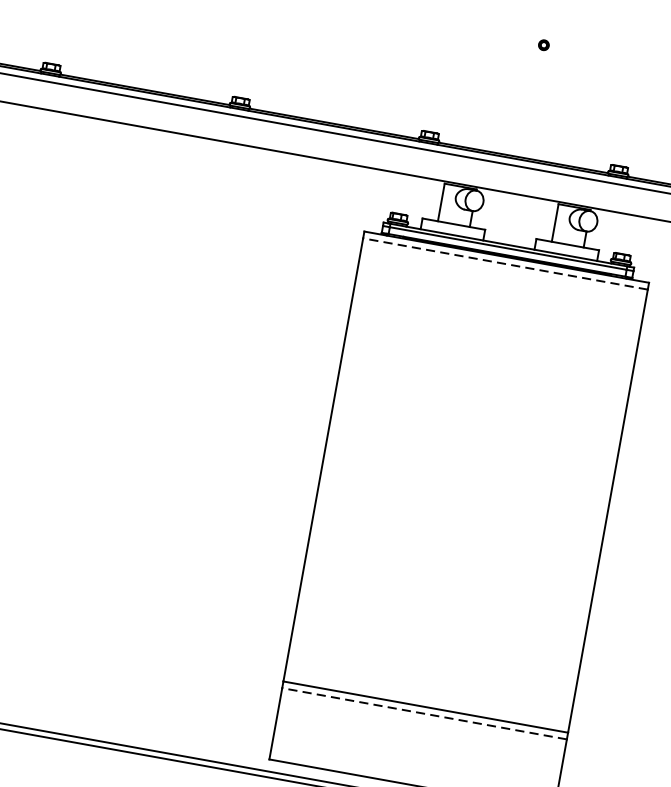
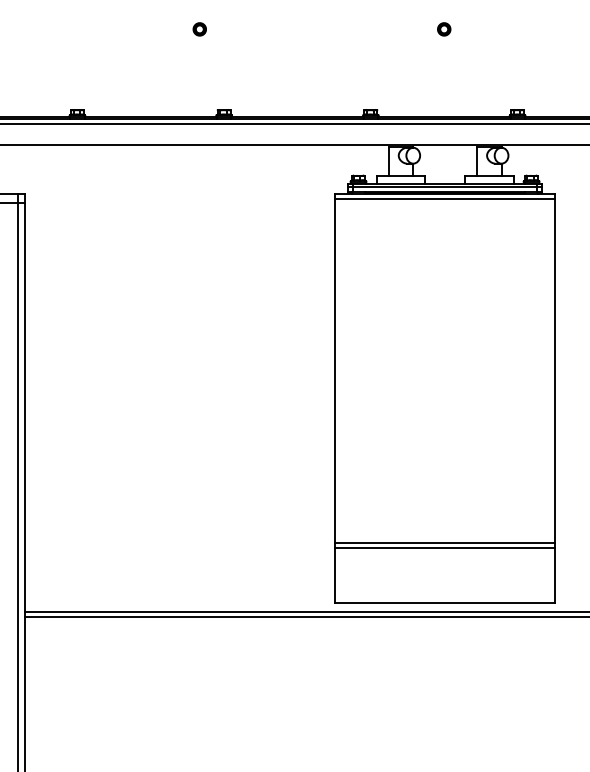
part: (544, 45) -> (444, 29), size x1.67
line: (504, 263) -> (444, 198), dashed -> solid
line: (423, 713) -> (444, 547), dashed -> solid

